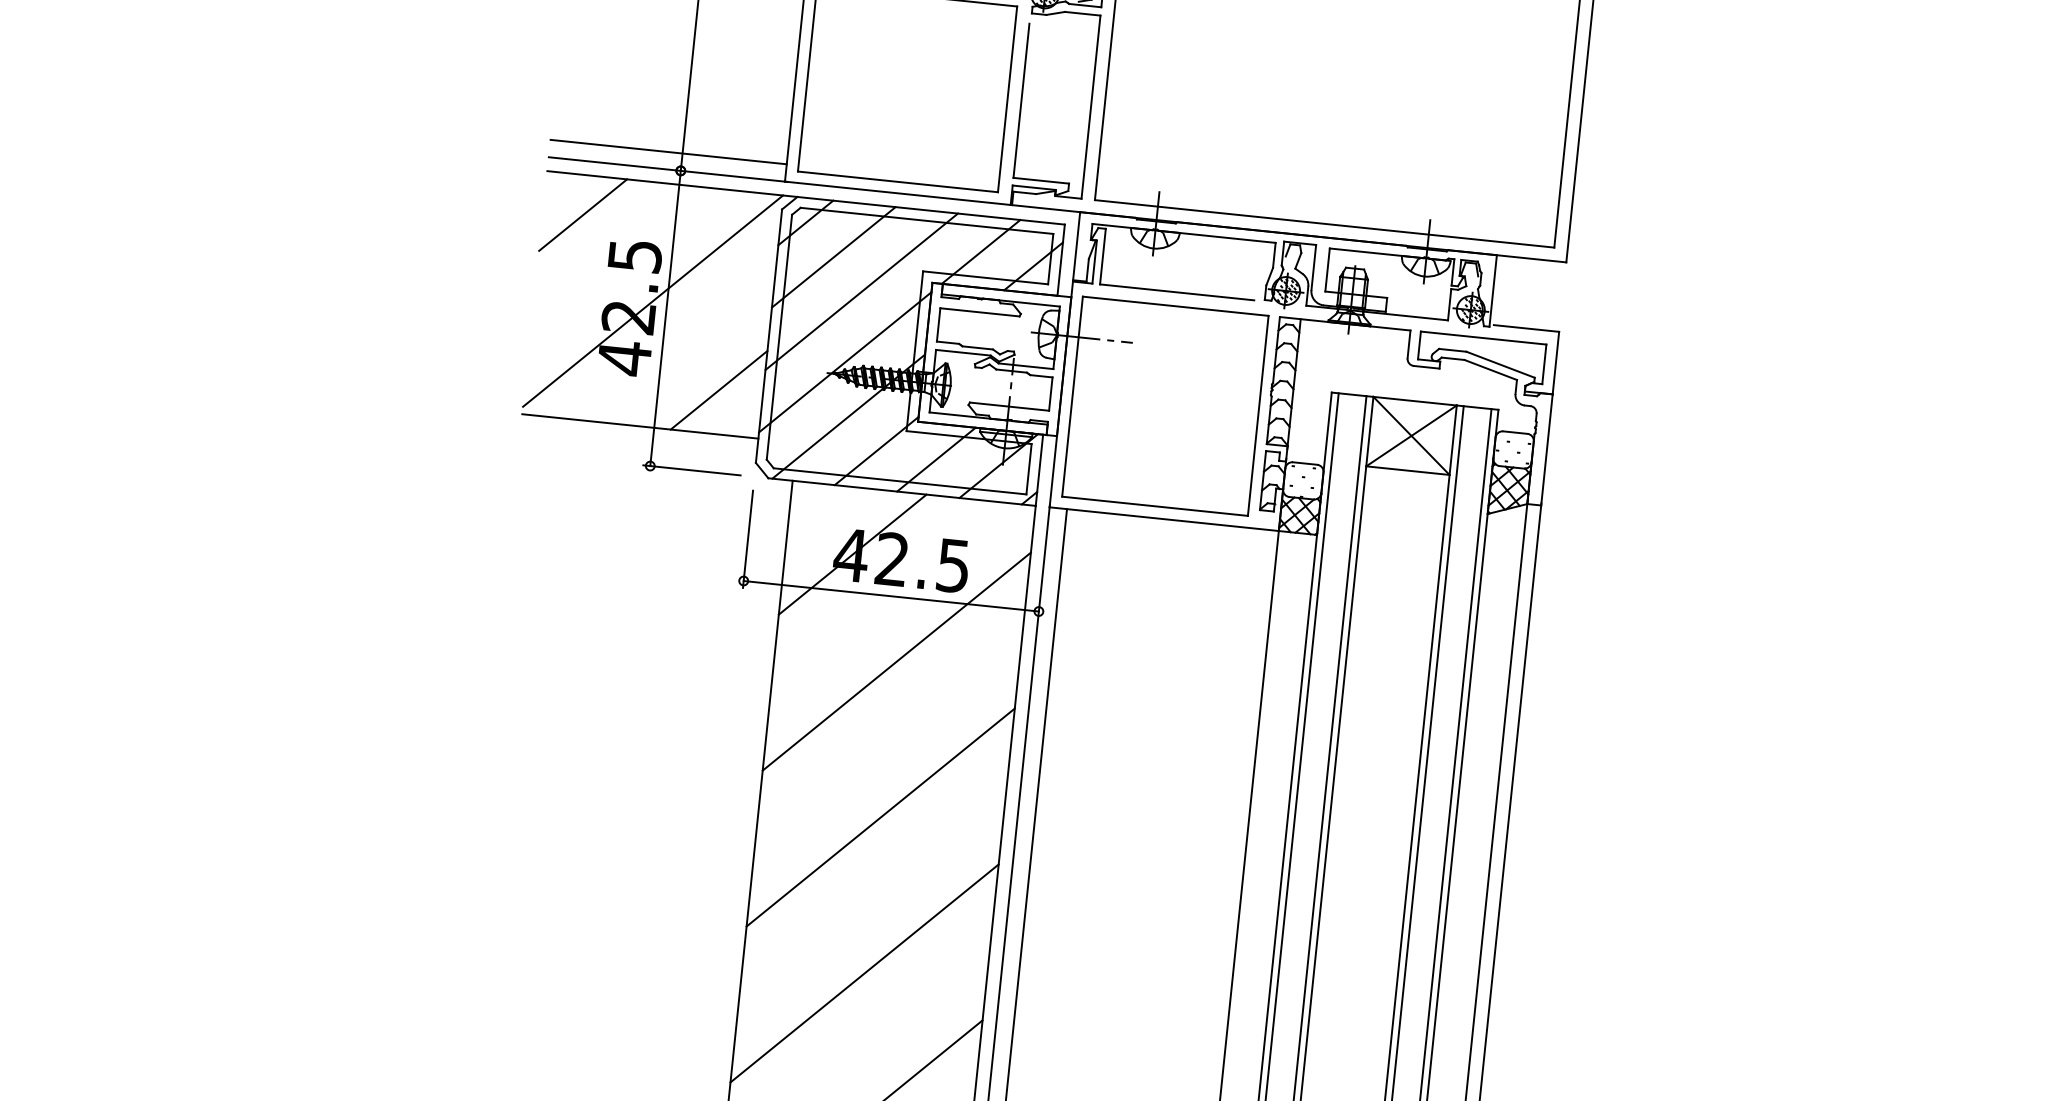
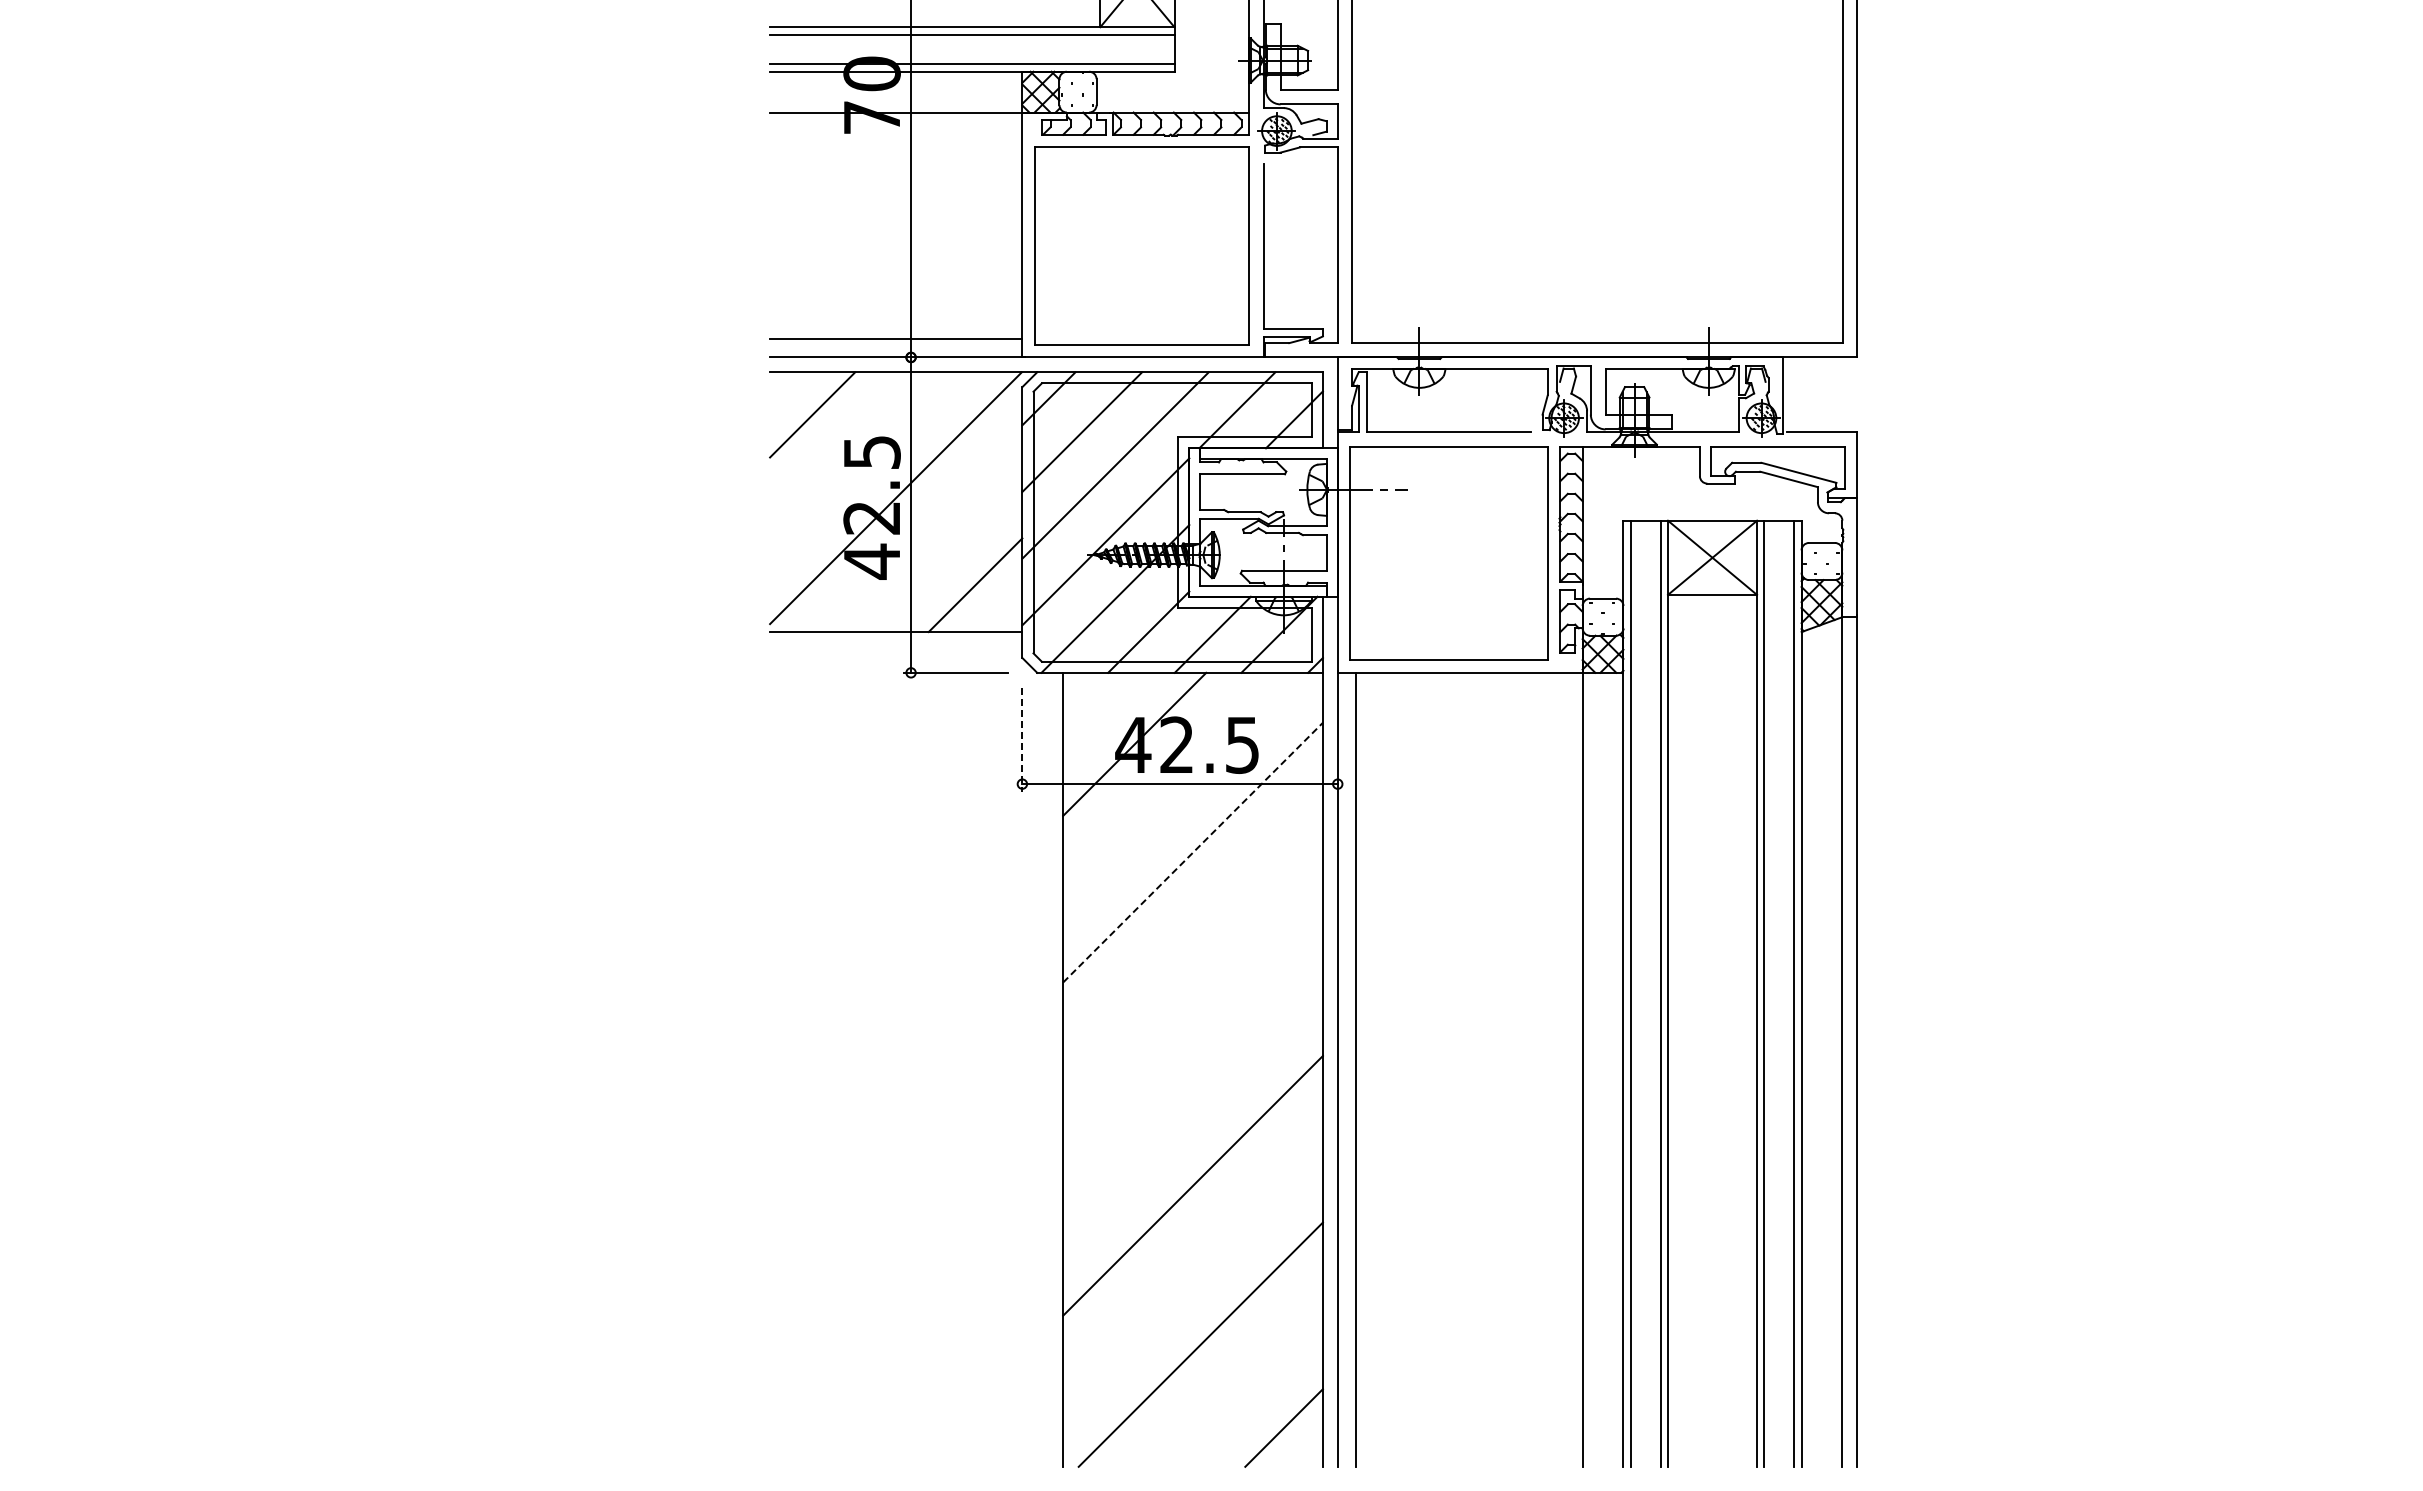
line: (748, 539) -> (1022, 739), solid -> dashed
line: (897, 661) -> (1193, 852), solid -> dashed
line: (880, 817) -> (1192, 1019), removed

